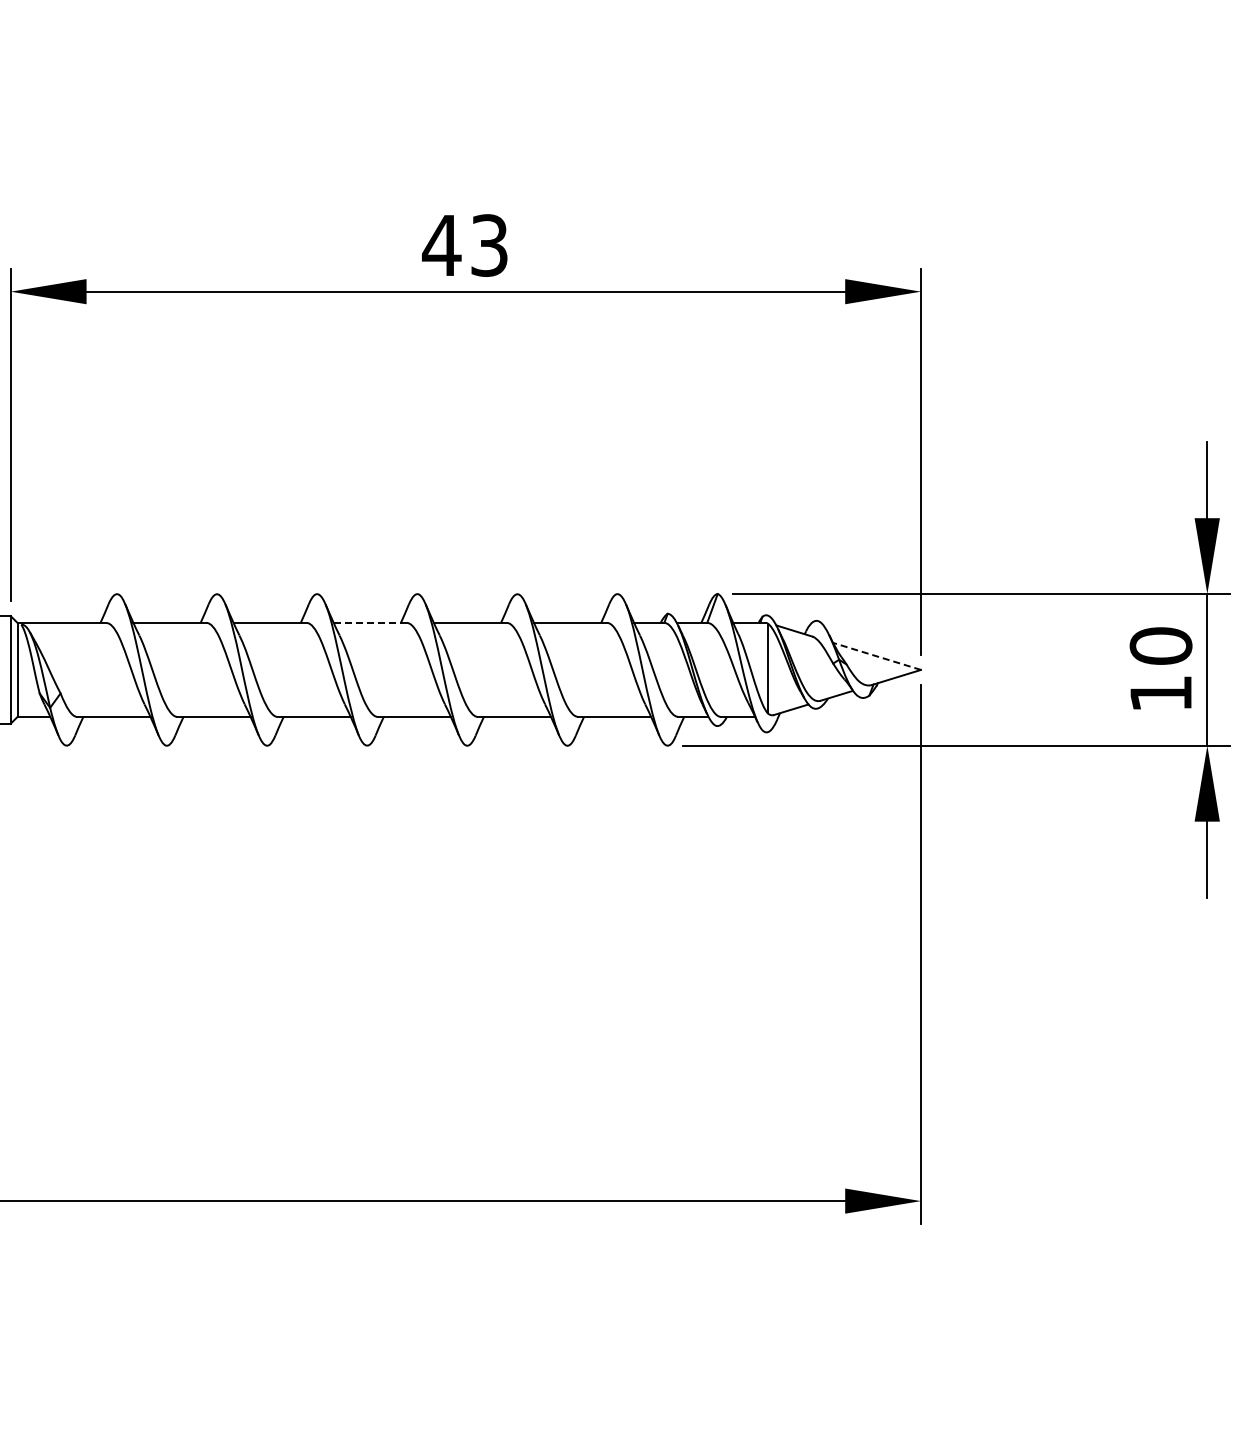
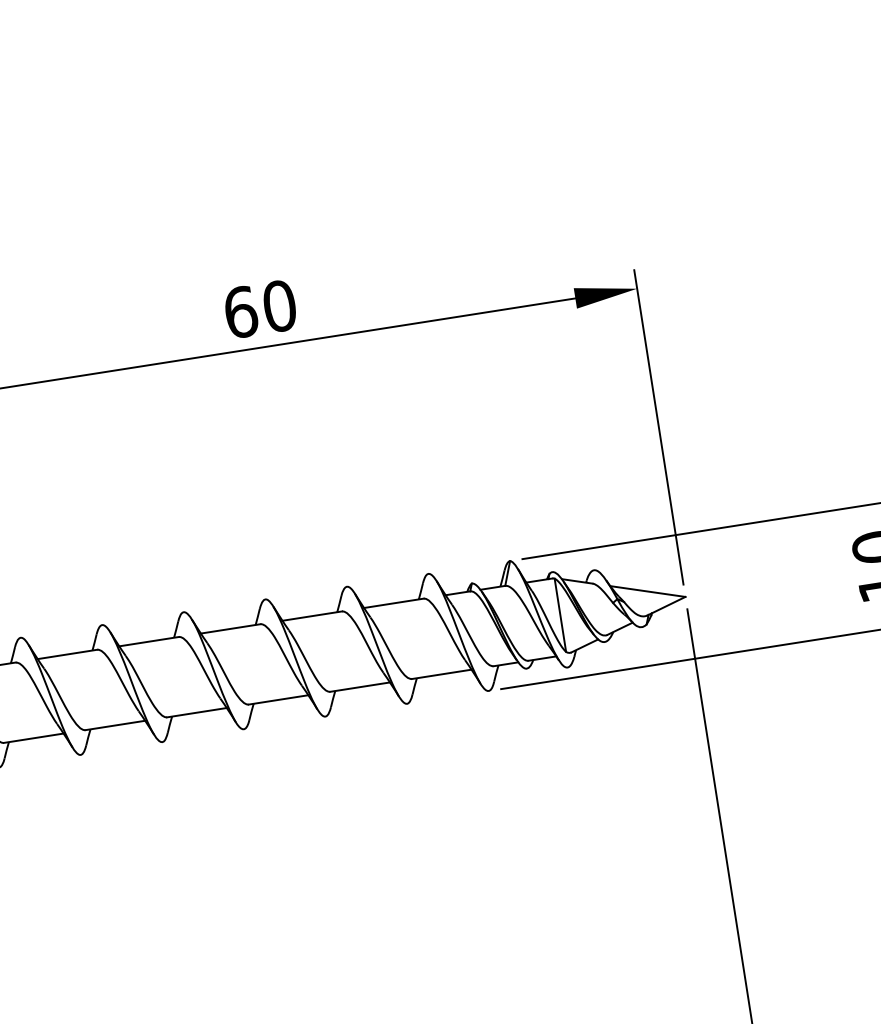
text: (464, 245) -> (259, 309), 43 -> 60
line: (370, 622) -> (230, 628), dashed -> solid
line: (877, 656) -> (648, 591), dashed -> solid

